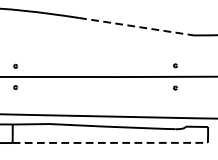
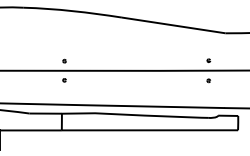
line: (137, 26) -> (174, 25), dashed -> solid
line: (110, 143) -> (150, 130), dashed -> solid

